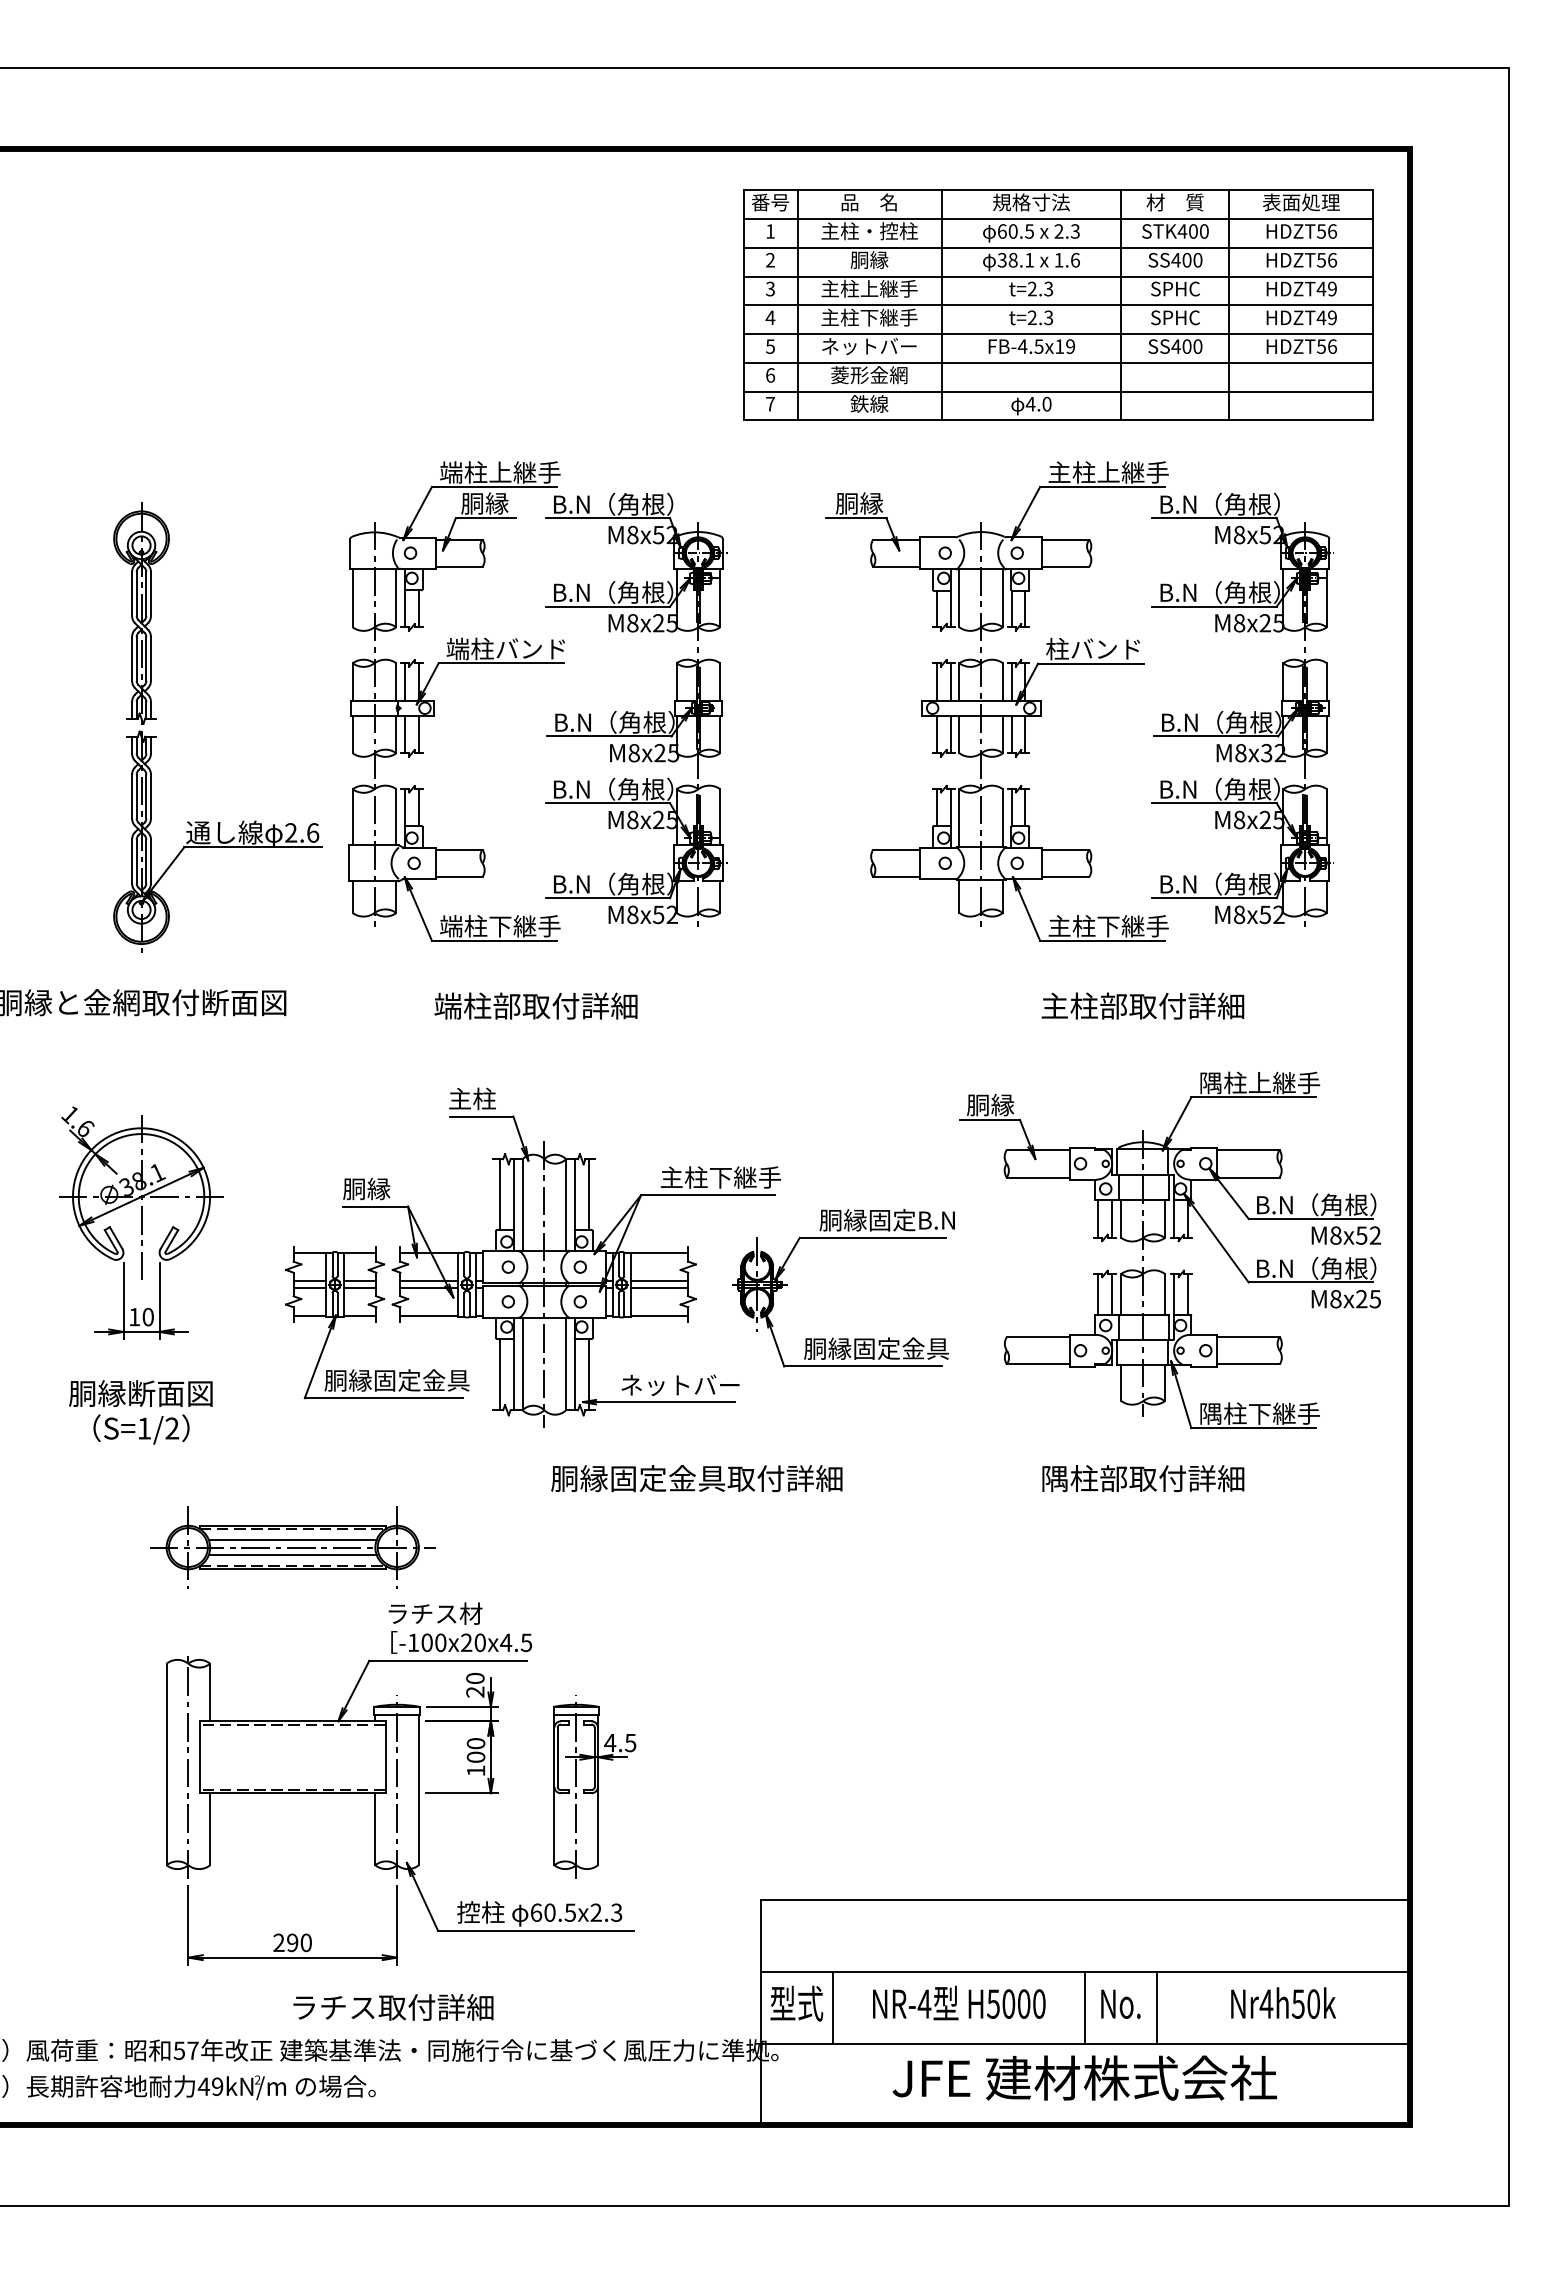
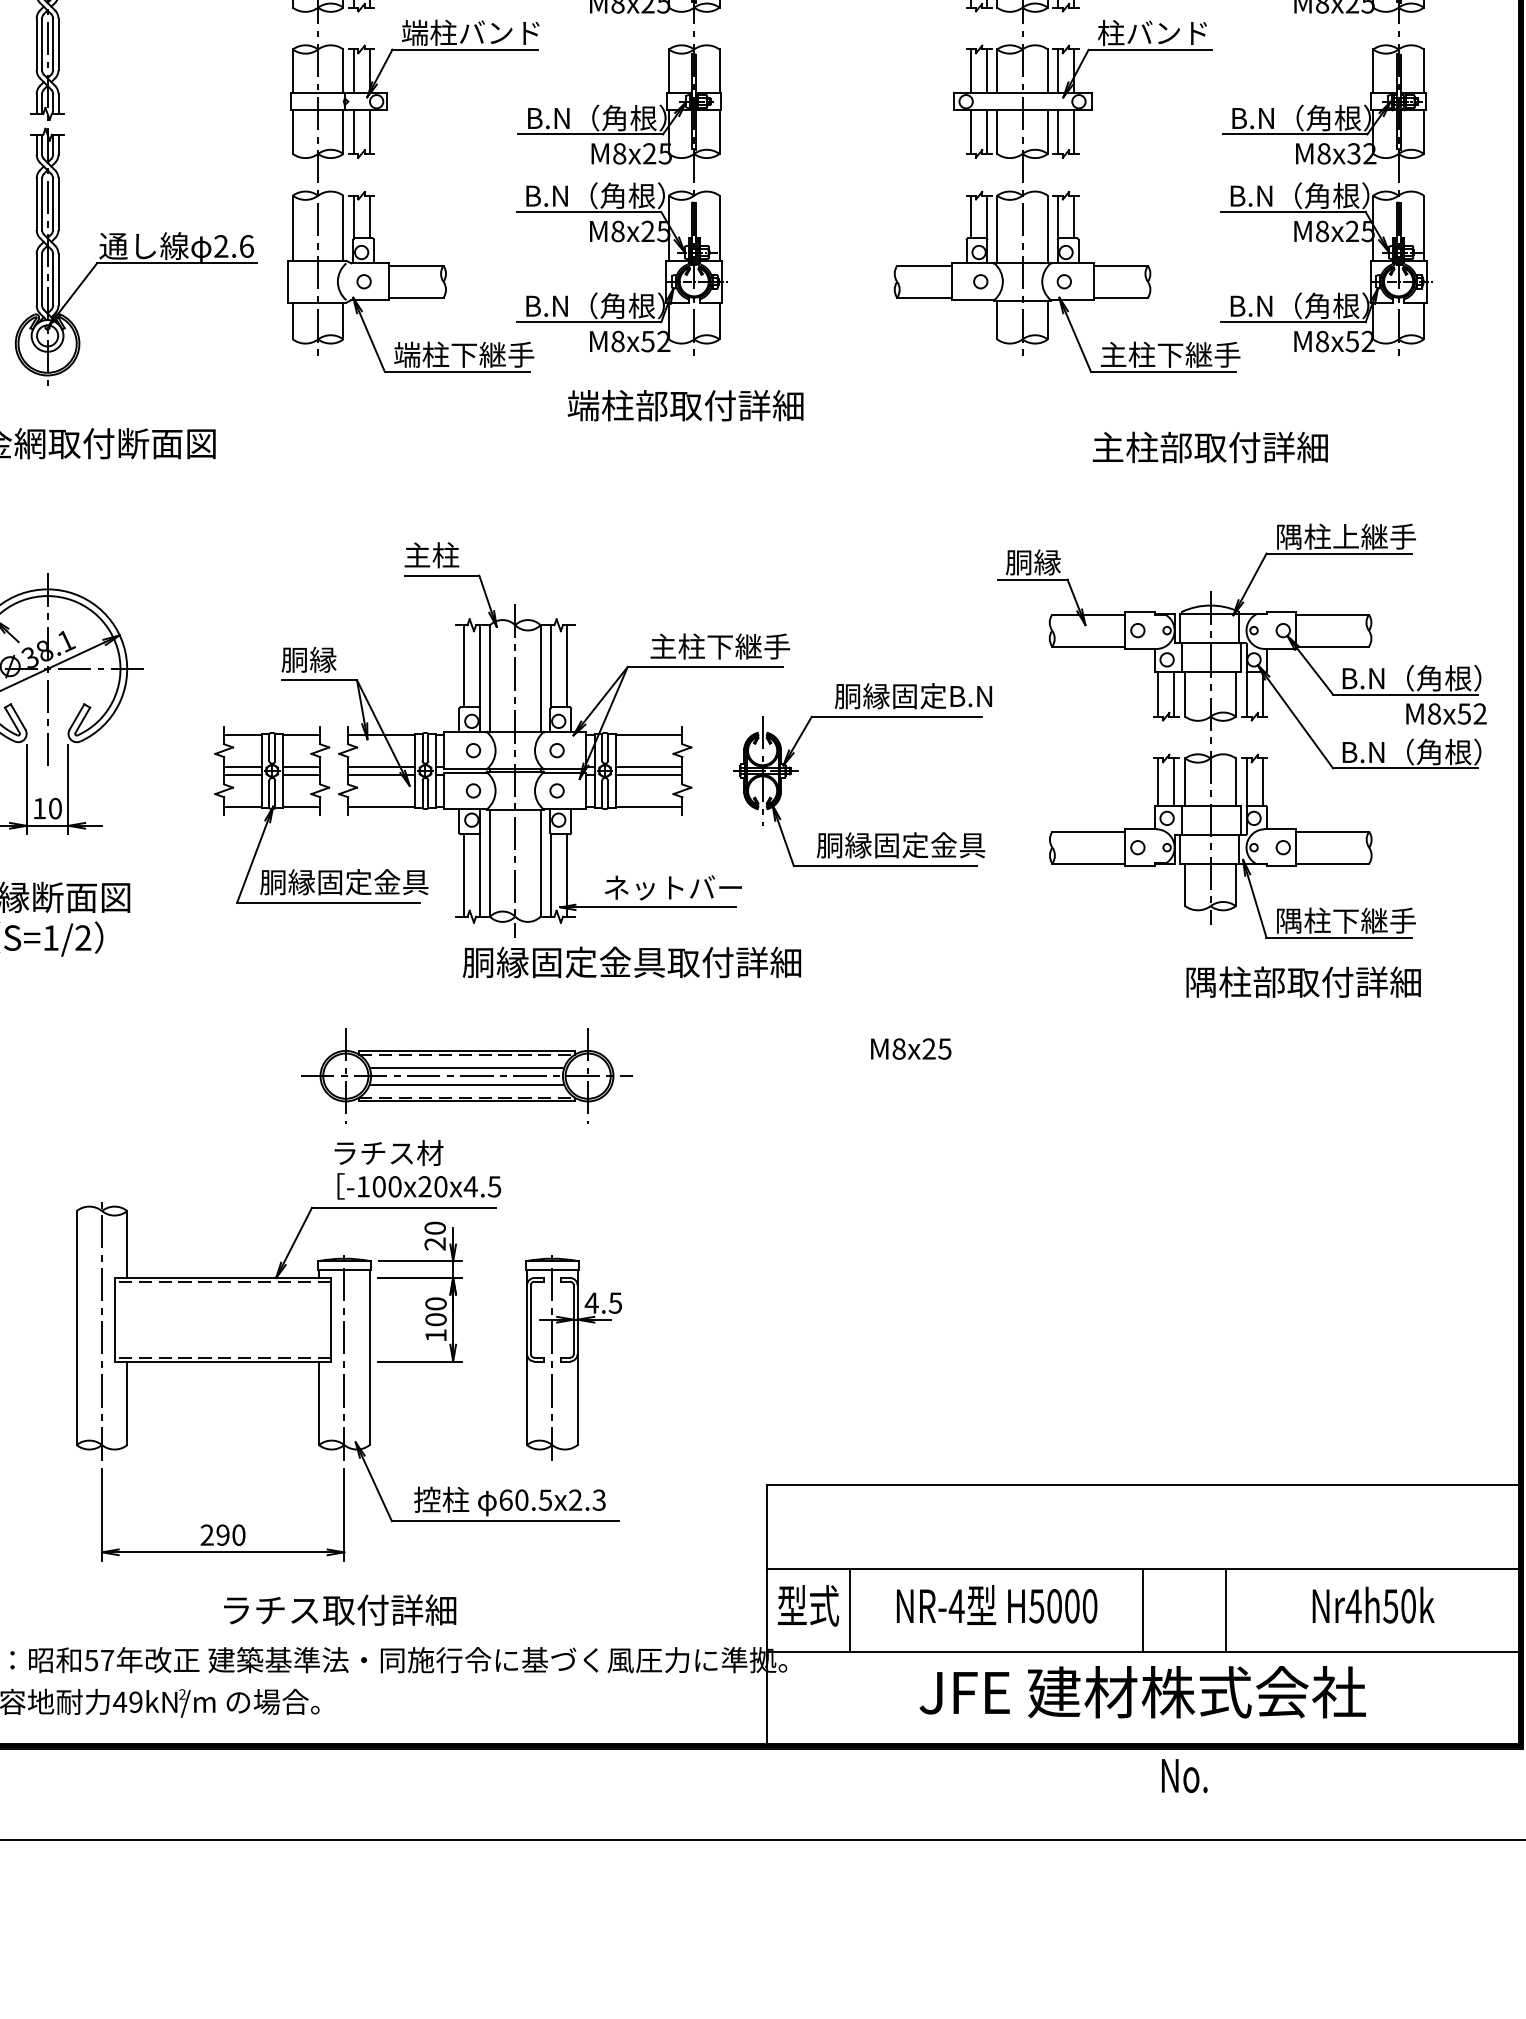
text: (535, 1005) -> (684, 405), moved
text: (1345, 1299) -> (910, 1049), moved
text: (696, 1478) -> (631, 962), moved
text: (1143, 1478) -> (1303, 982), moved
part: (292, 1547) -> (466, 1076), moved
text: (1120, 2003) -> (1184, 1775), moved

